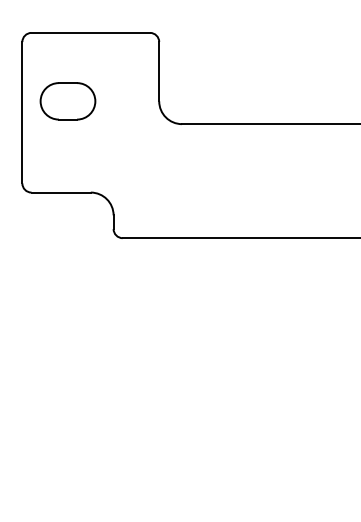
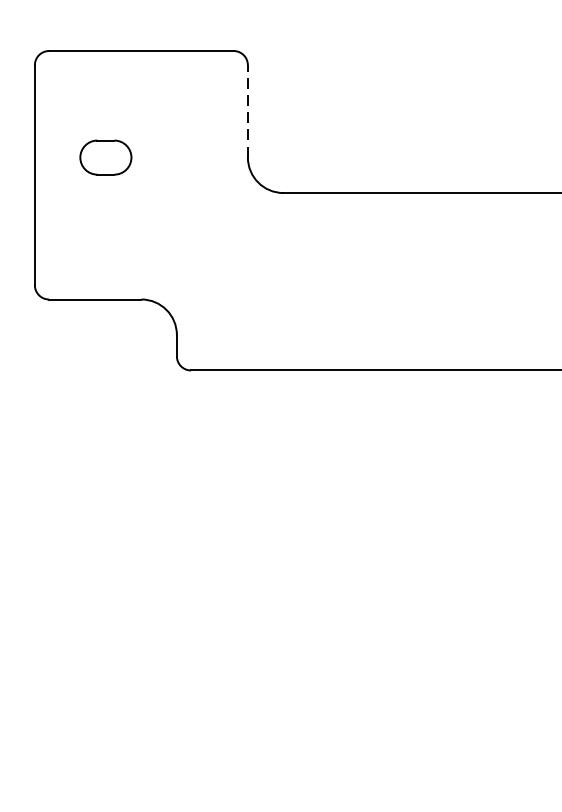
line: (159, 71) -> (248, 111), solid -> dashed
part: (67, 101) -> (105, 157), size x0.6

